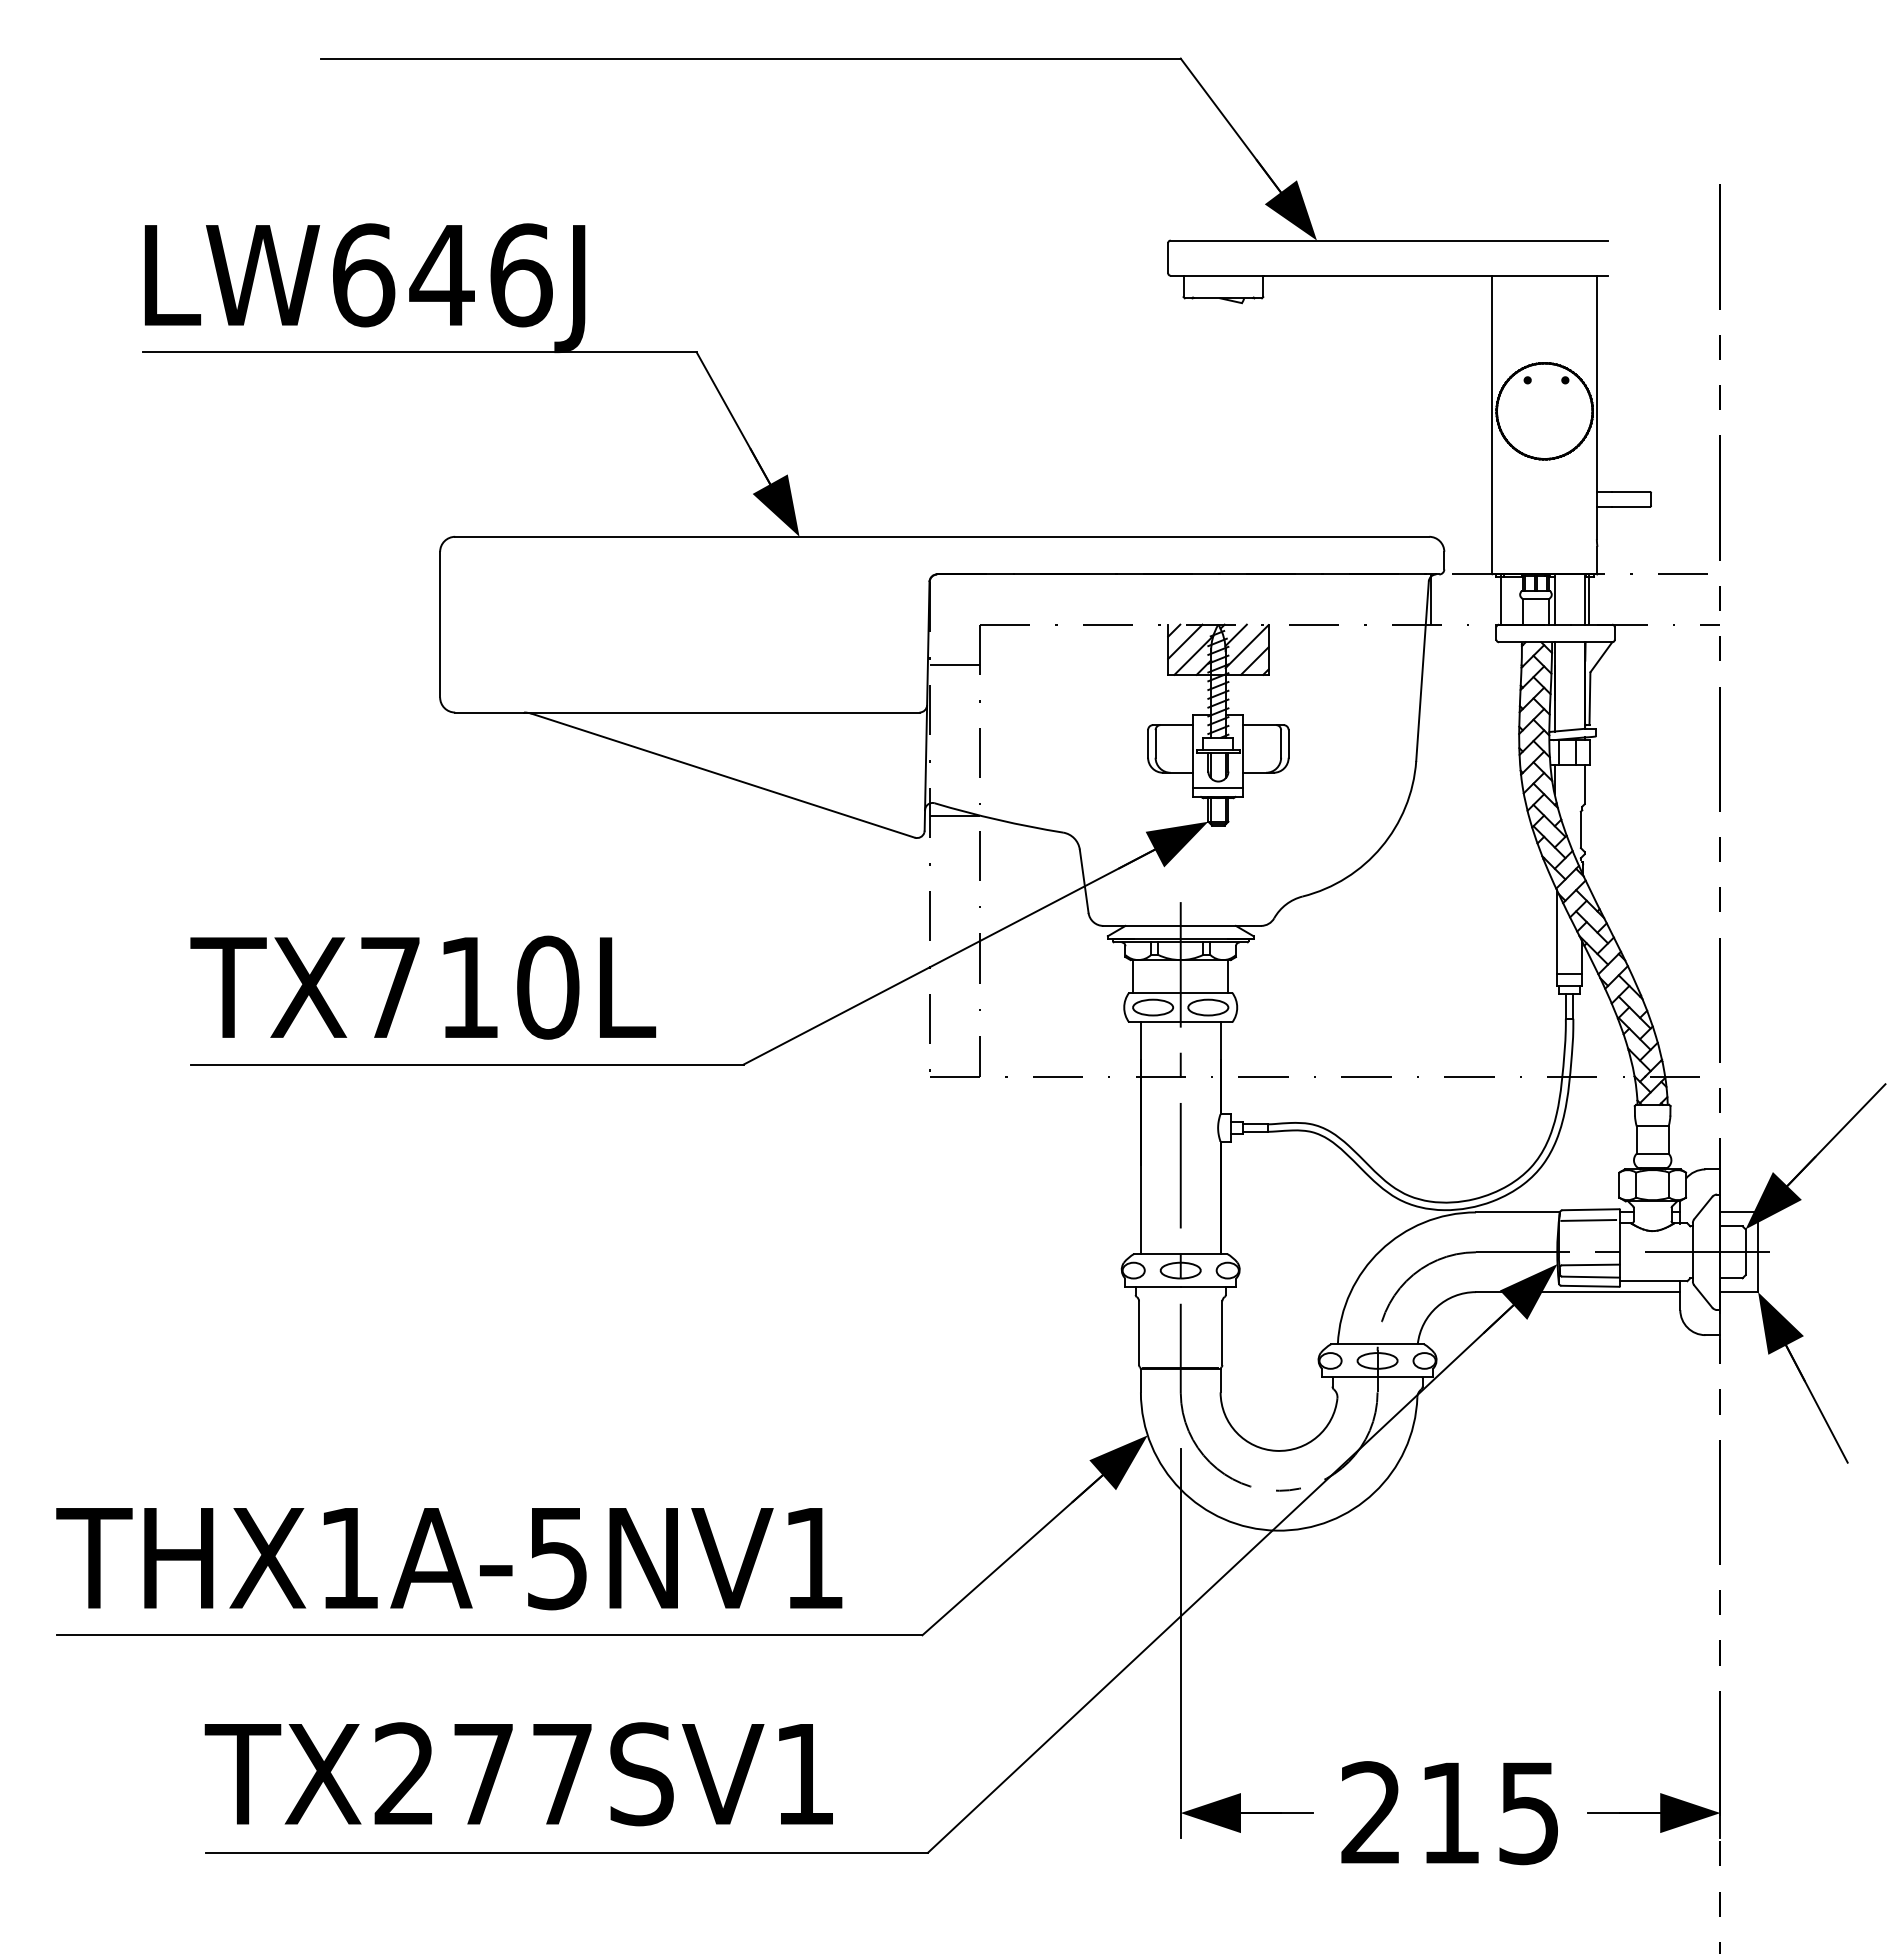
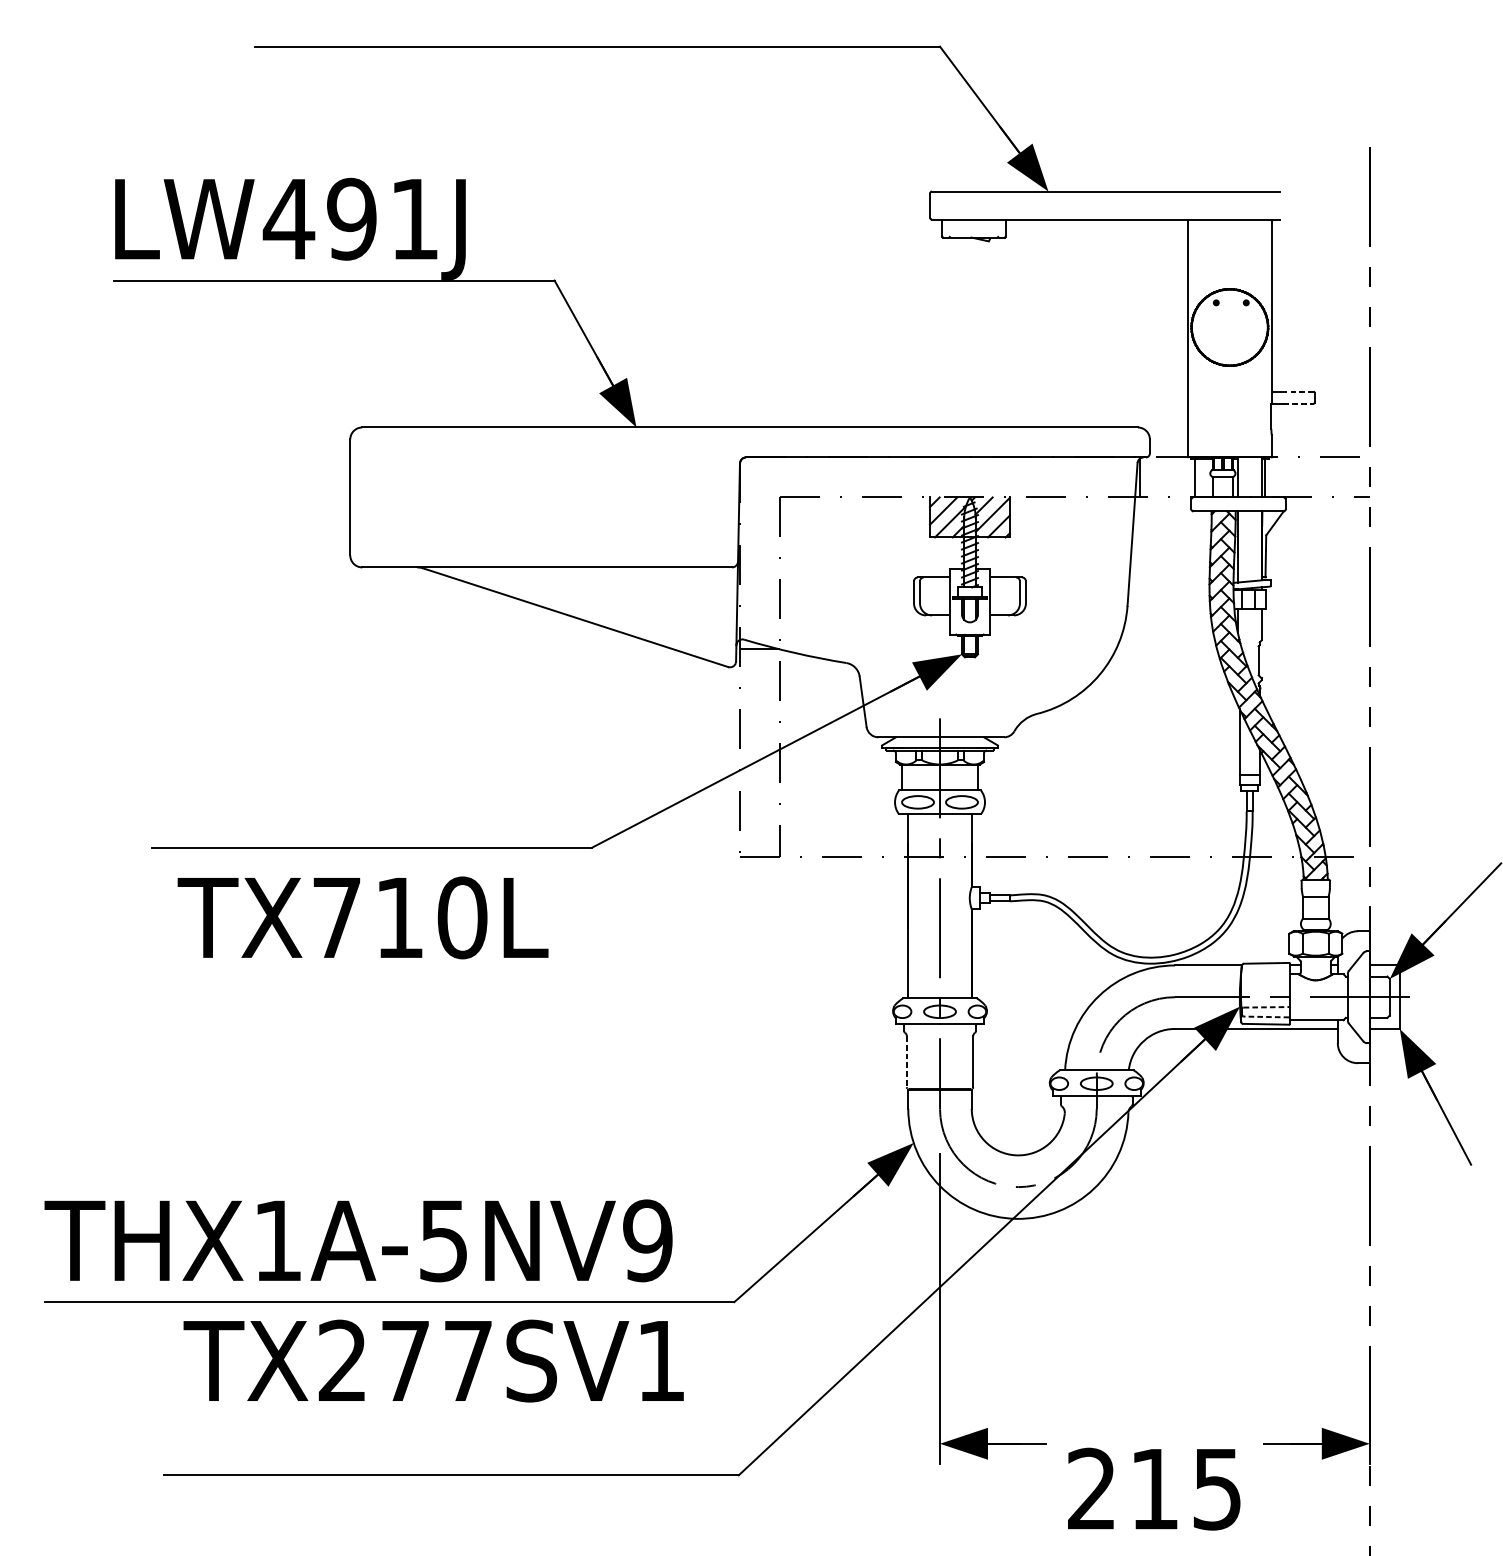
text: (441, 275) -> (351, 219), LW646J -> LW491J
line: (1630, 491) -> (1298, 391), solid -> dashed
line: (1631, 506) -> (1298, 403), solid -> dashed
line: (954, 664) -> (759, 529), removed
line: (1218, 787) -> (970, 627), removed
text: (423, 987) -> (363, 917), moved
line: (1588, 1220) -> (1264, 971), removed
line: (1590, 1264) -> (1266, 1006), solid -> dashed
line: (1590, 1277) -> (1266, 1017), solid -> dashed
line: (1139, 1333) -> (907, 1061), solid -> dashed
text: (813, 1558) -> (647, 1241), THX1A-5NV1 -> THX1A-5NV9
text: (518, 1774) -> (433, 1361), moved
text: (1449, 1813) -> (1154, 1489), moved

